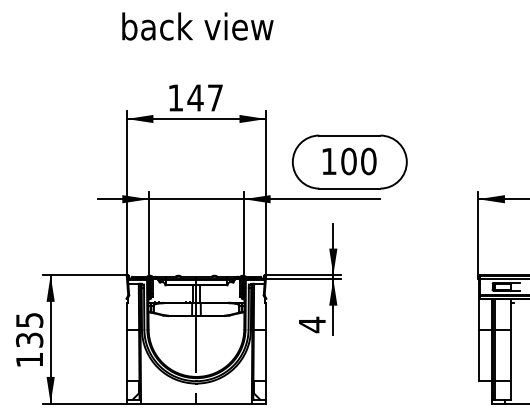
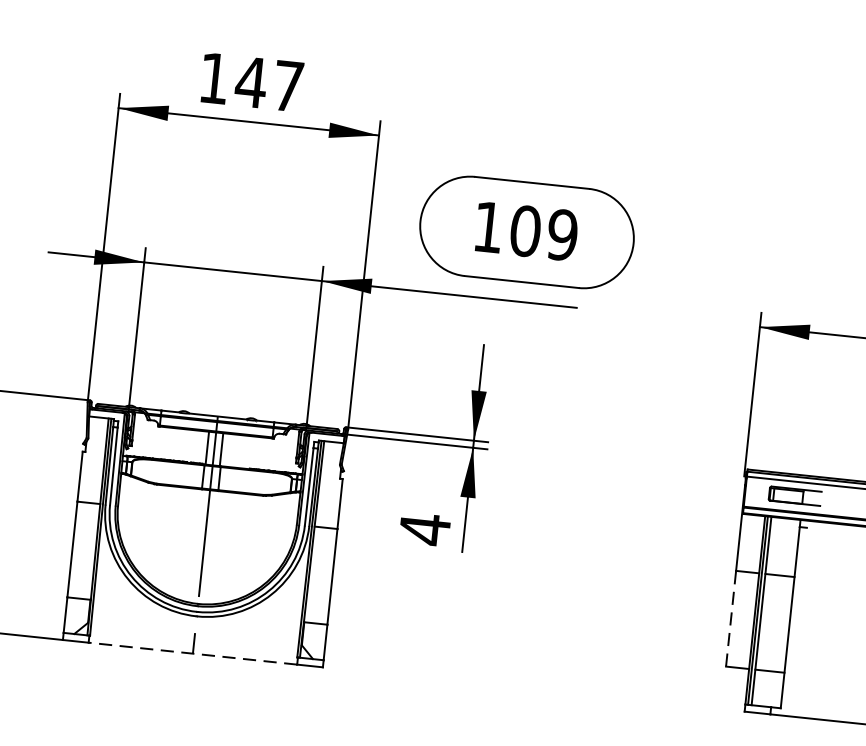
text: (368, 161) -> (562, 235), 100 -> 109
line: (479, 355) -> (731, 619), solid -> dashed
line: (196, 403) -> (193, 653), solid -> dashed

